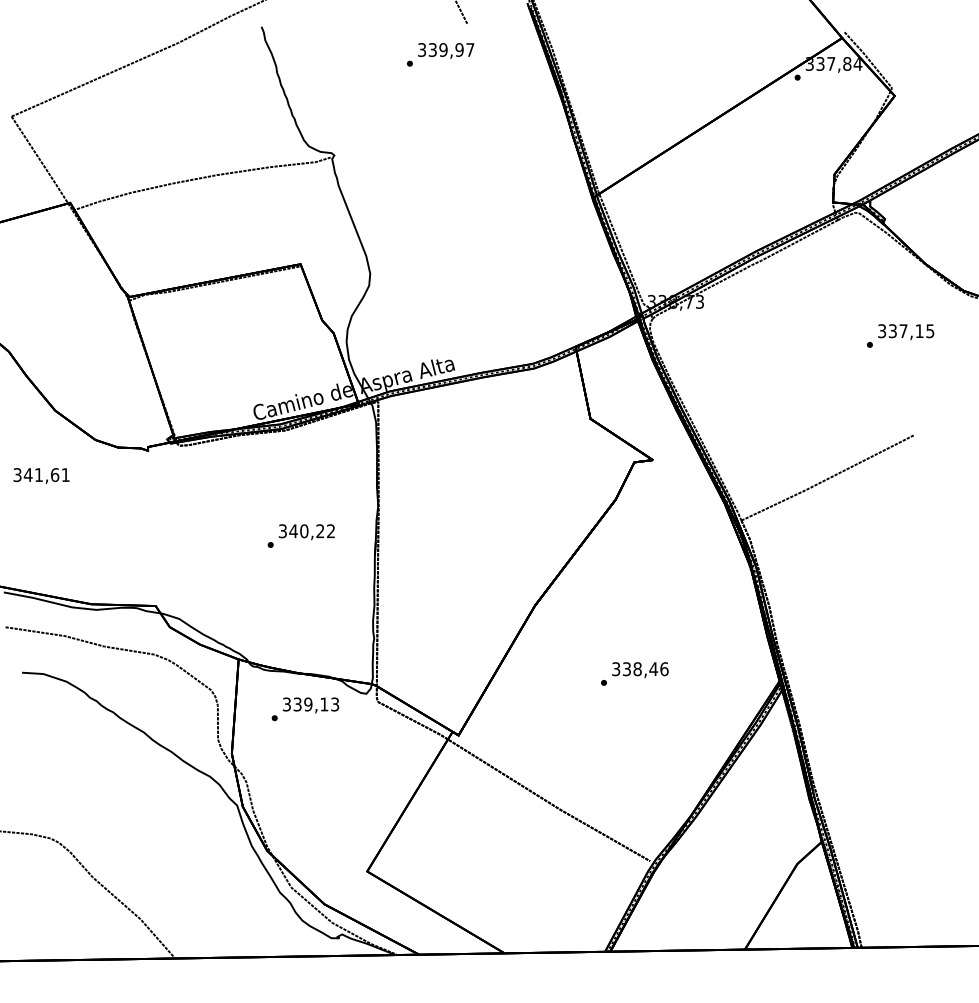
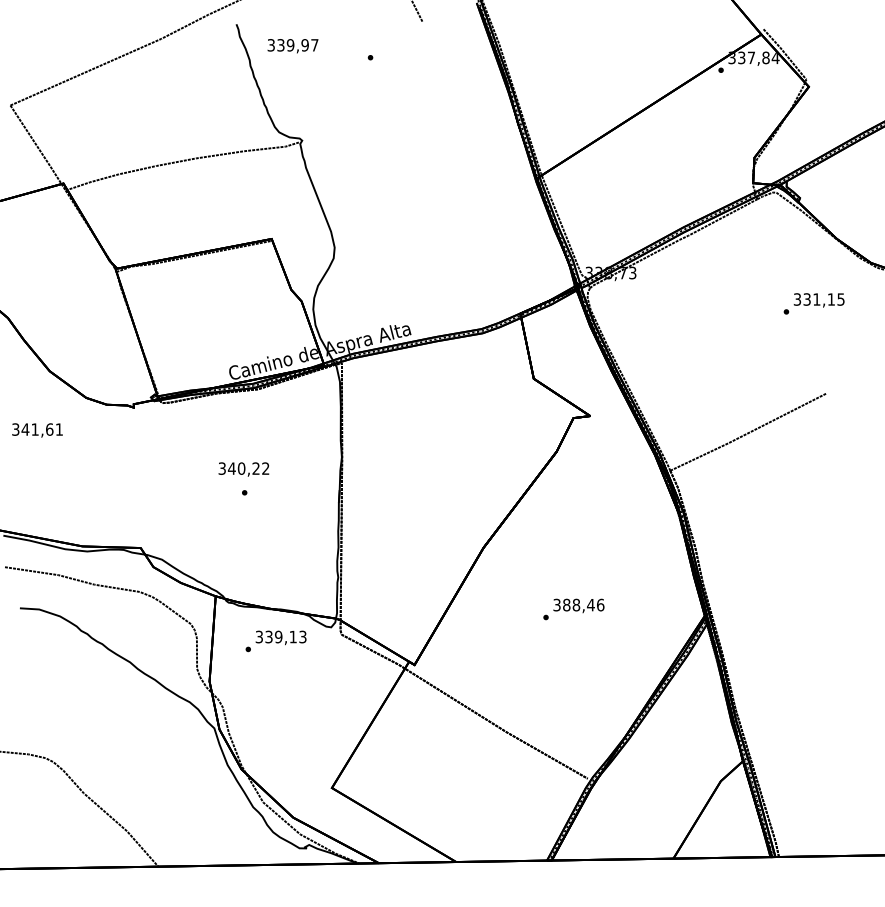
text: (446, 50) -> (293, 45), moved
text: (903, 330) -> (816, 298), 337,15 -> 331,15
text: (306, 532) -> (243, 469), moved
text: (626, 669) -> (566, 605), 338,46 -> 388,46

